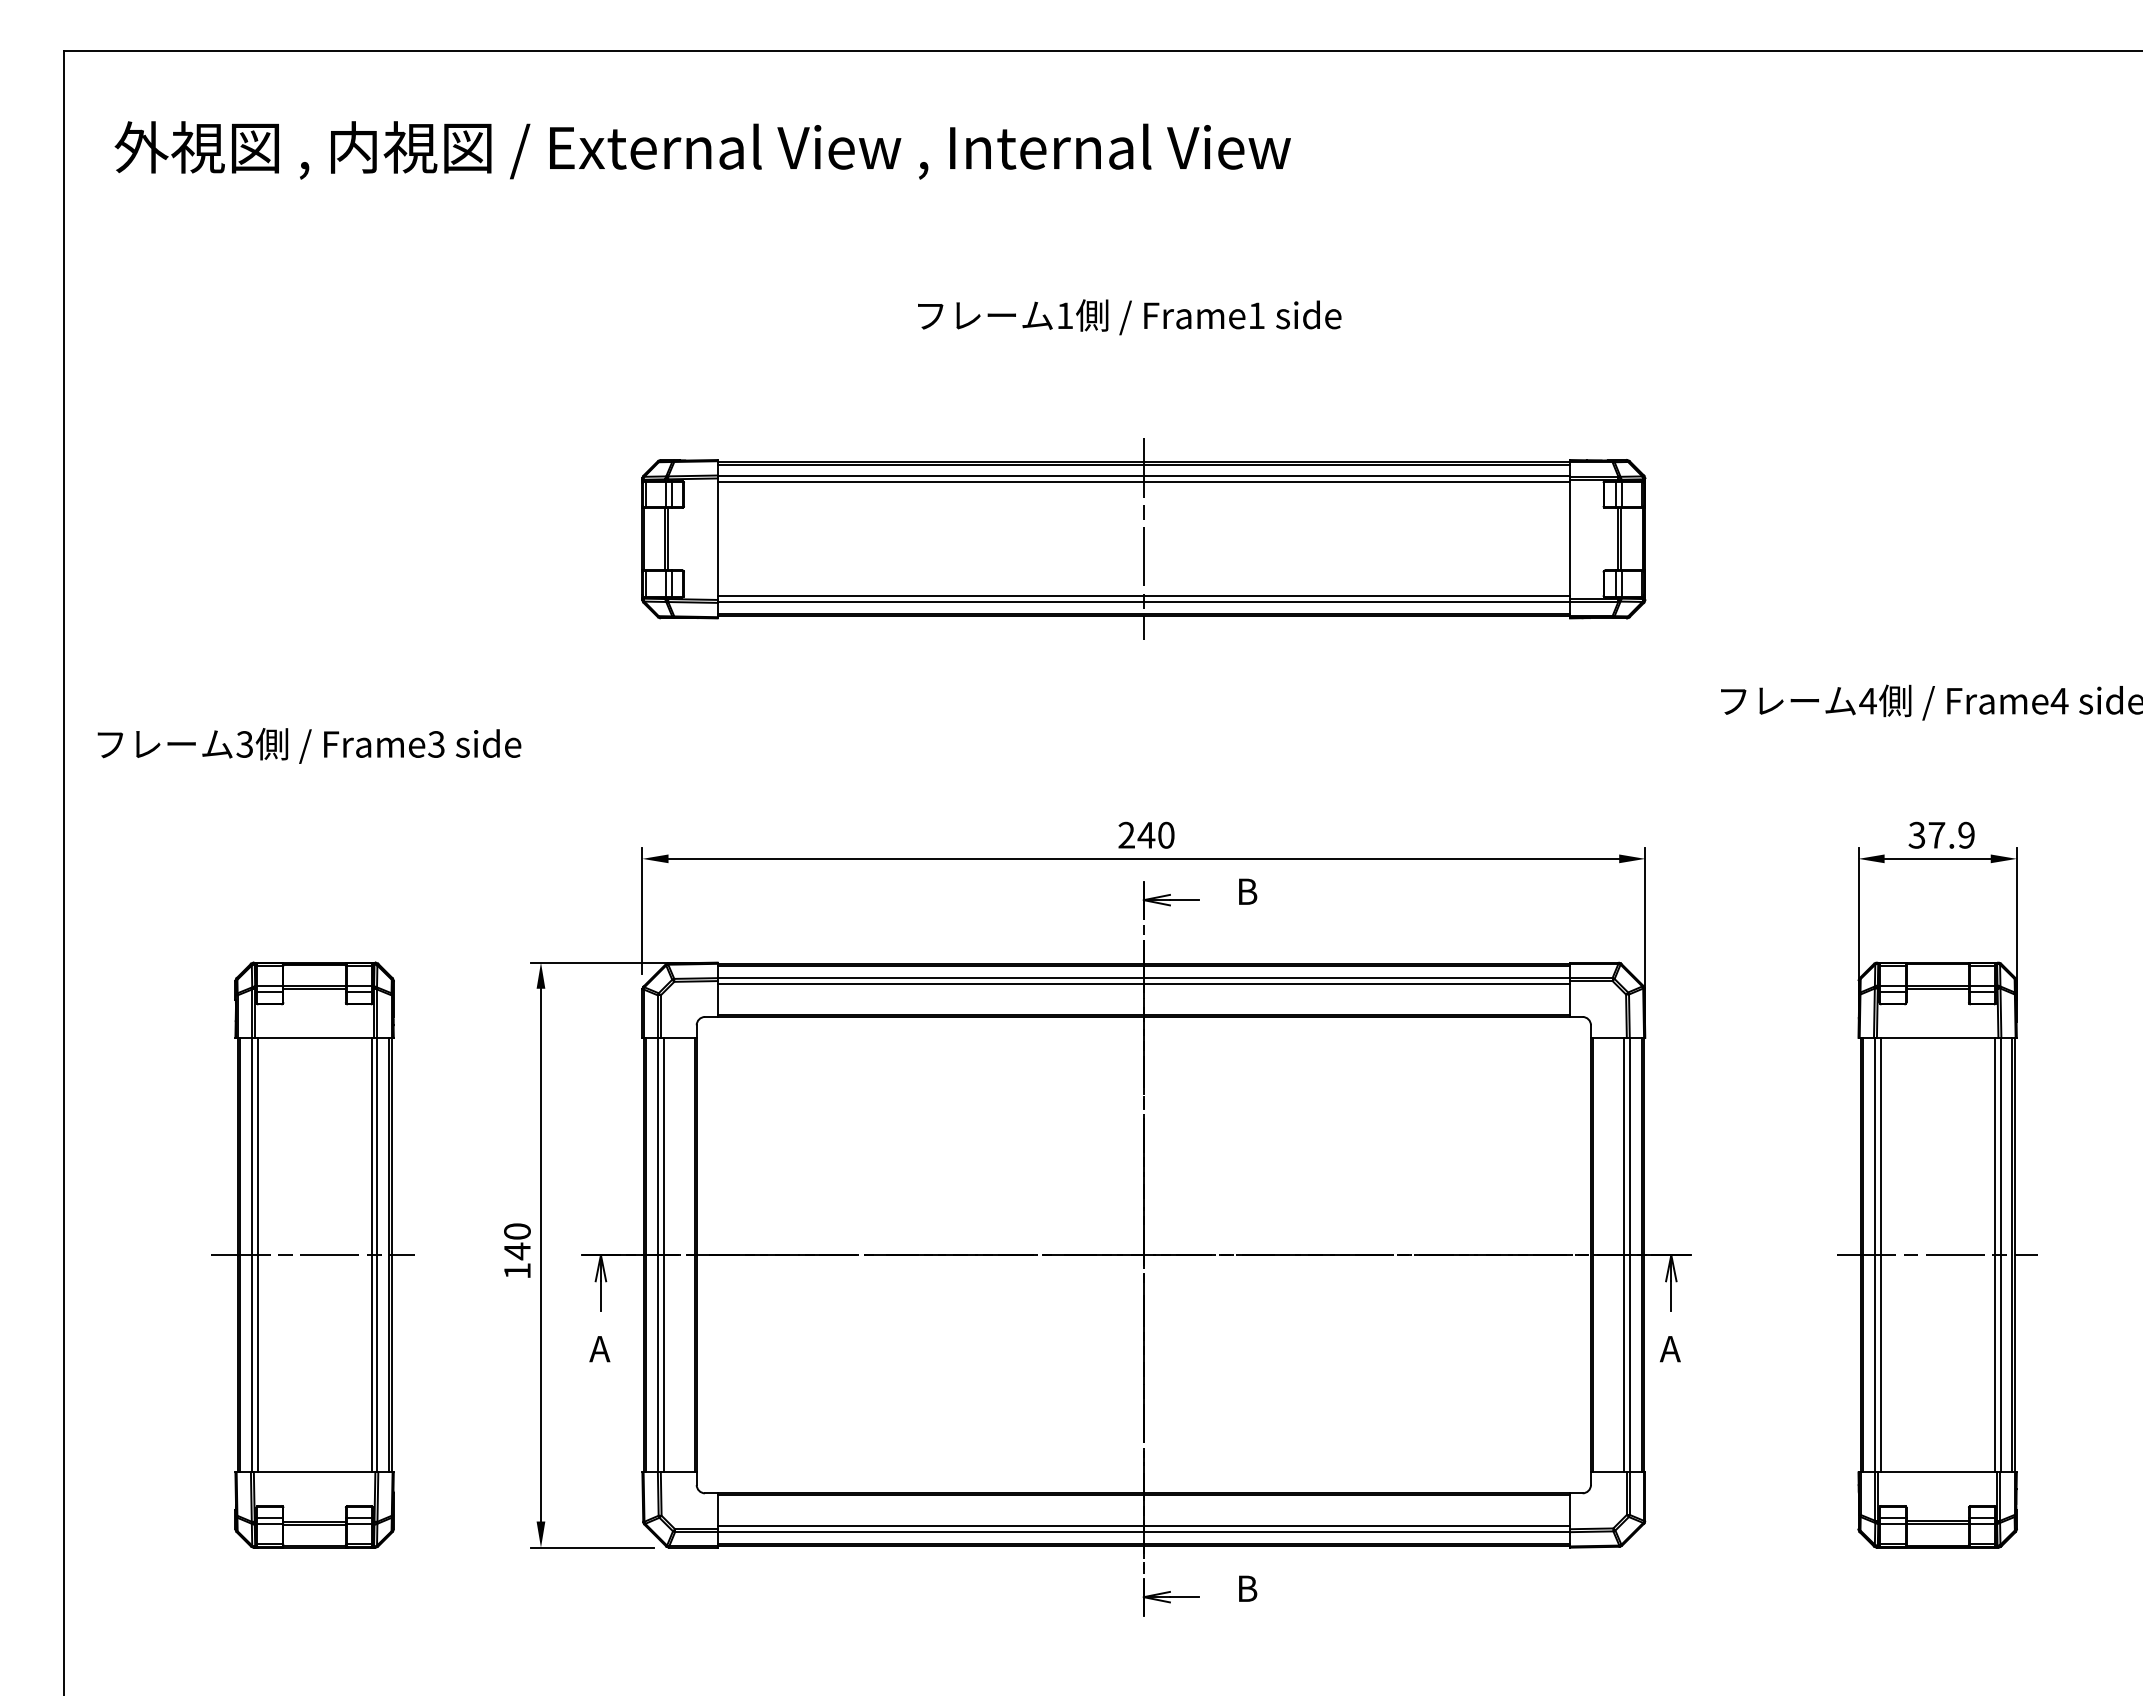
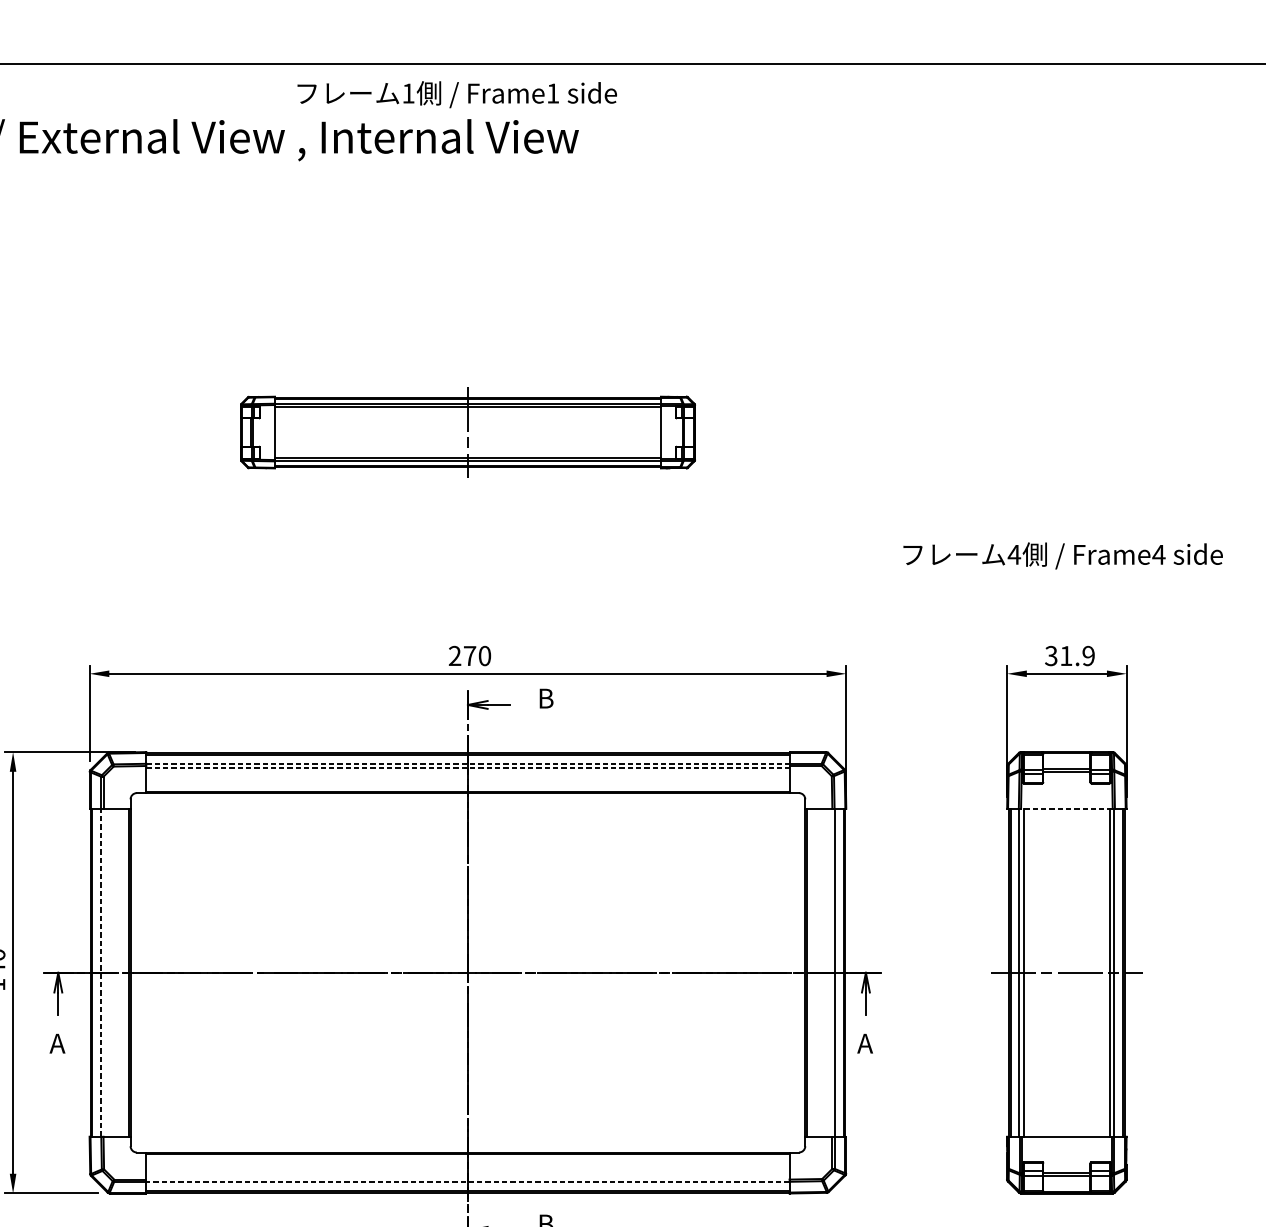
text: (1129, 317) -> (457, 94), moved
part: (1143, 538) -> (467, 432), size x0.6
text: (1146, 835) -> (469, 656), 240 -> 270
text: (1936, 835) -> (1066, 656), 37.9 -> 31.9
line: (1144, 978) -> (468, 764), solid -> dashed
line: (1144, 984) -> (468, 768), solid -> dashed
line: (1937, 1037) -> (1066, 808), solid -> dashed
line: (657, 1254) -> (101, 972), solid -> dashed
line: (663, 1254) -> (105, 972), removed
line: (1623, 1254) -> (829, 972), removed
line: (1143, 1526) -> (467, 1177), removed
line: (1143, 1532) -> (467, 1182), solid -> dashed

